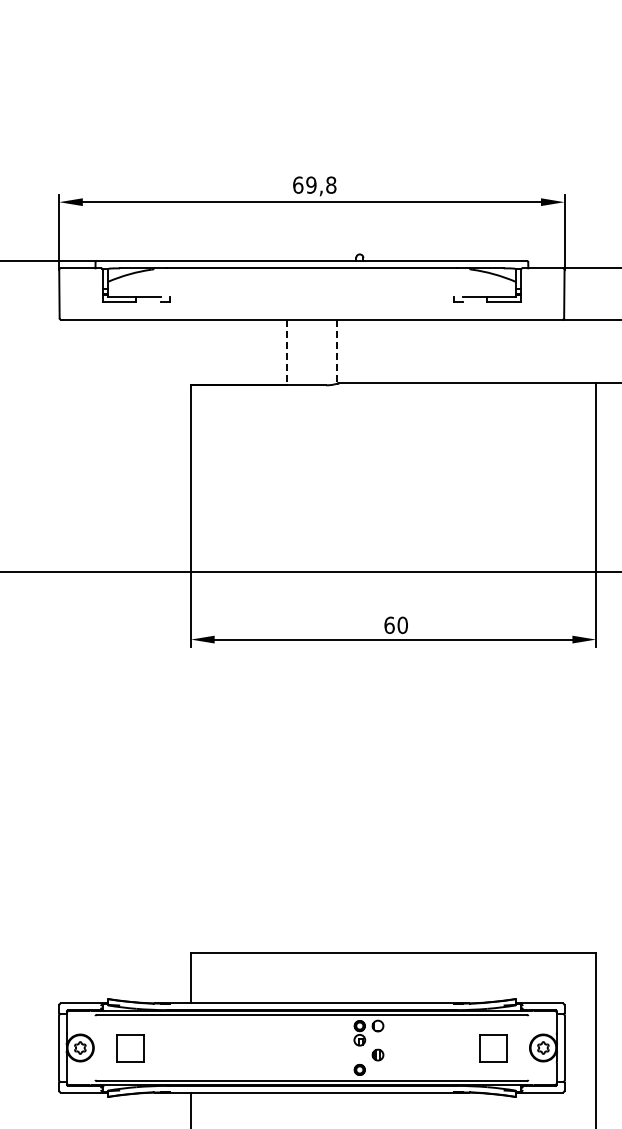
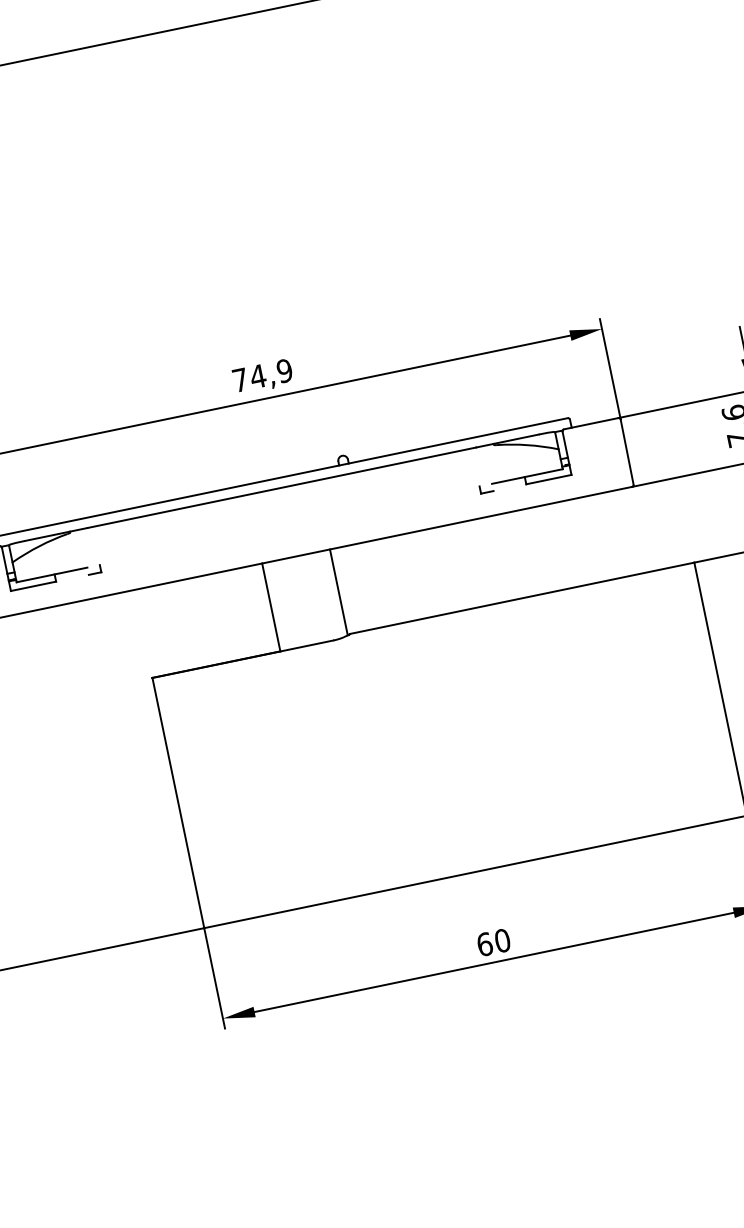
text: (314, 184) -> (262, 374), 69,8 -> 74,9
line: (286, 352) -> (271, 607), dashed -> solid
line: (337, 352) -> (339, 593), dashed -> solid

